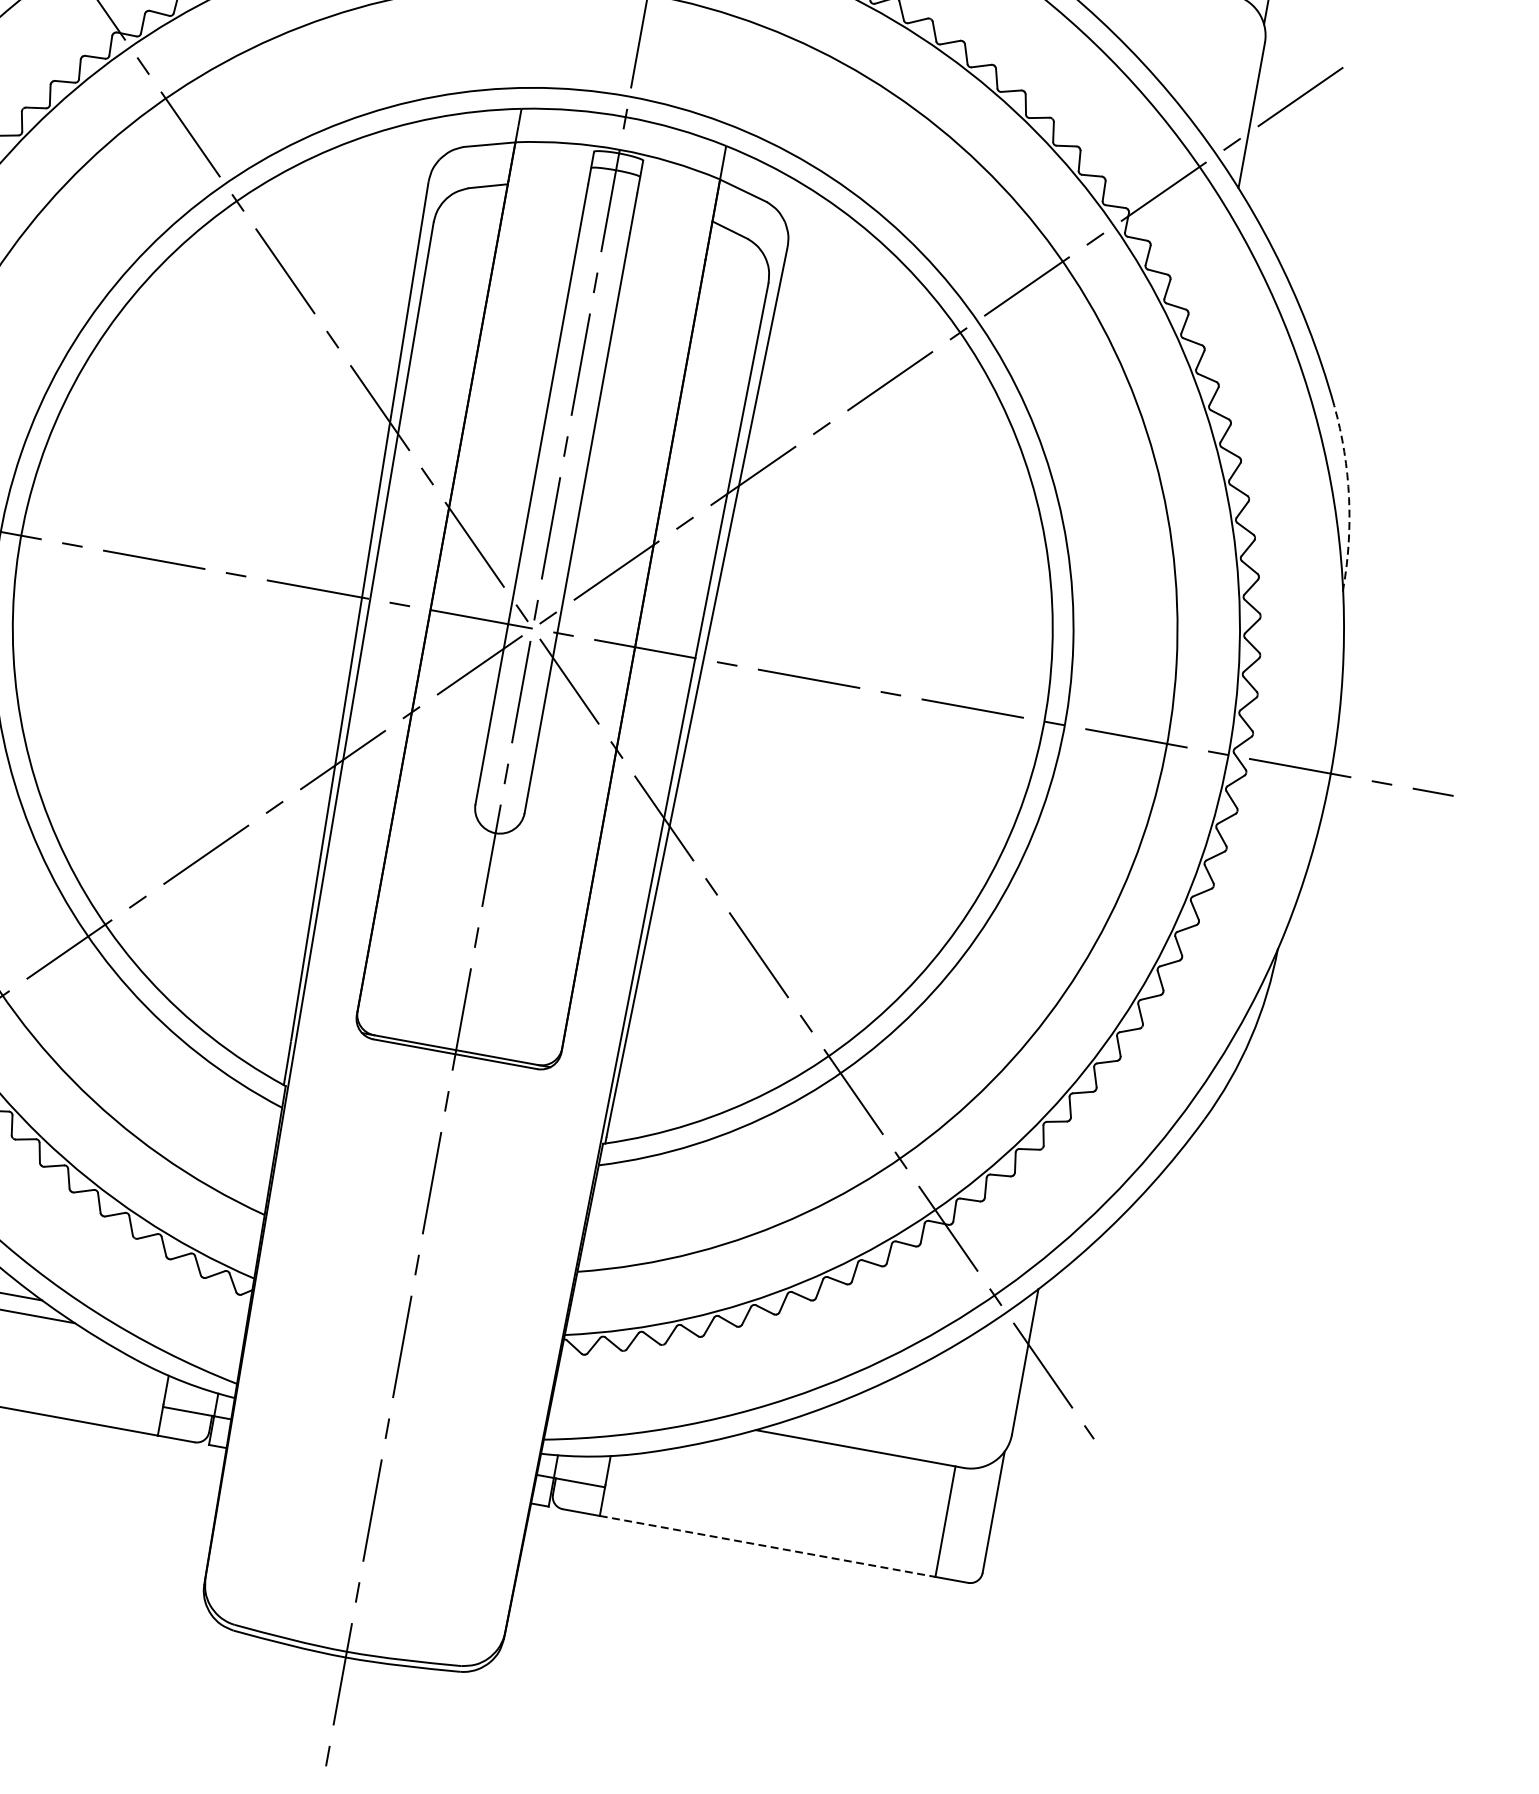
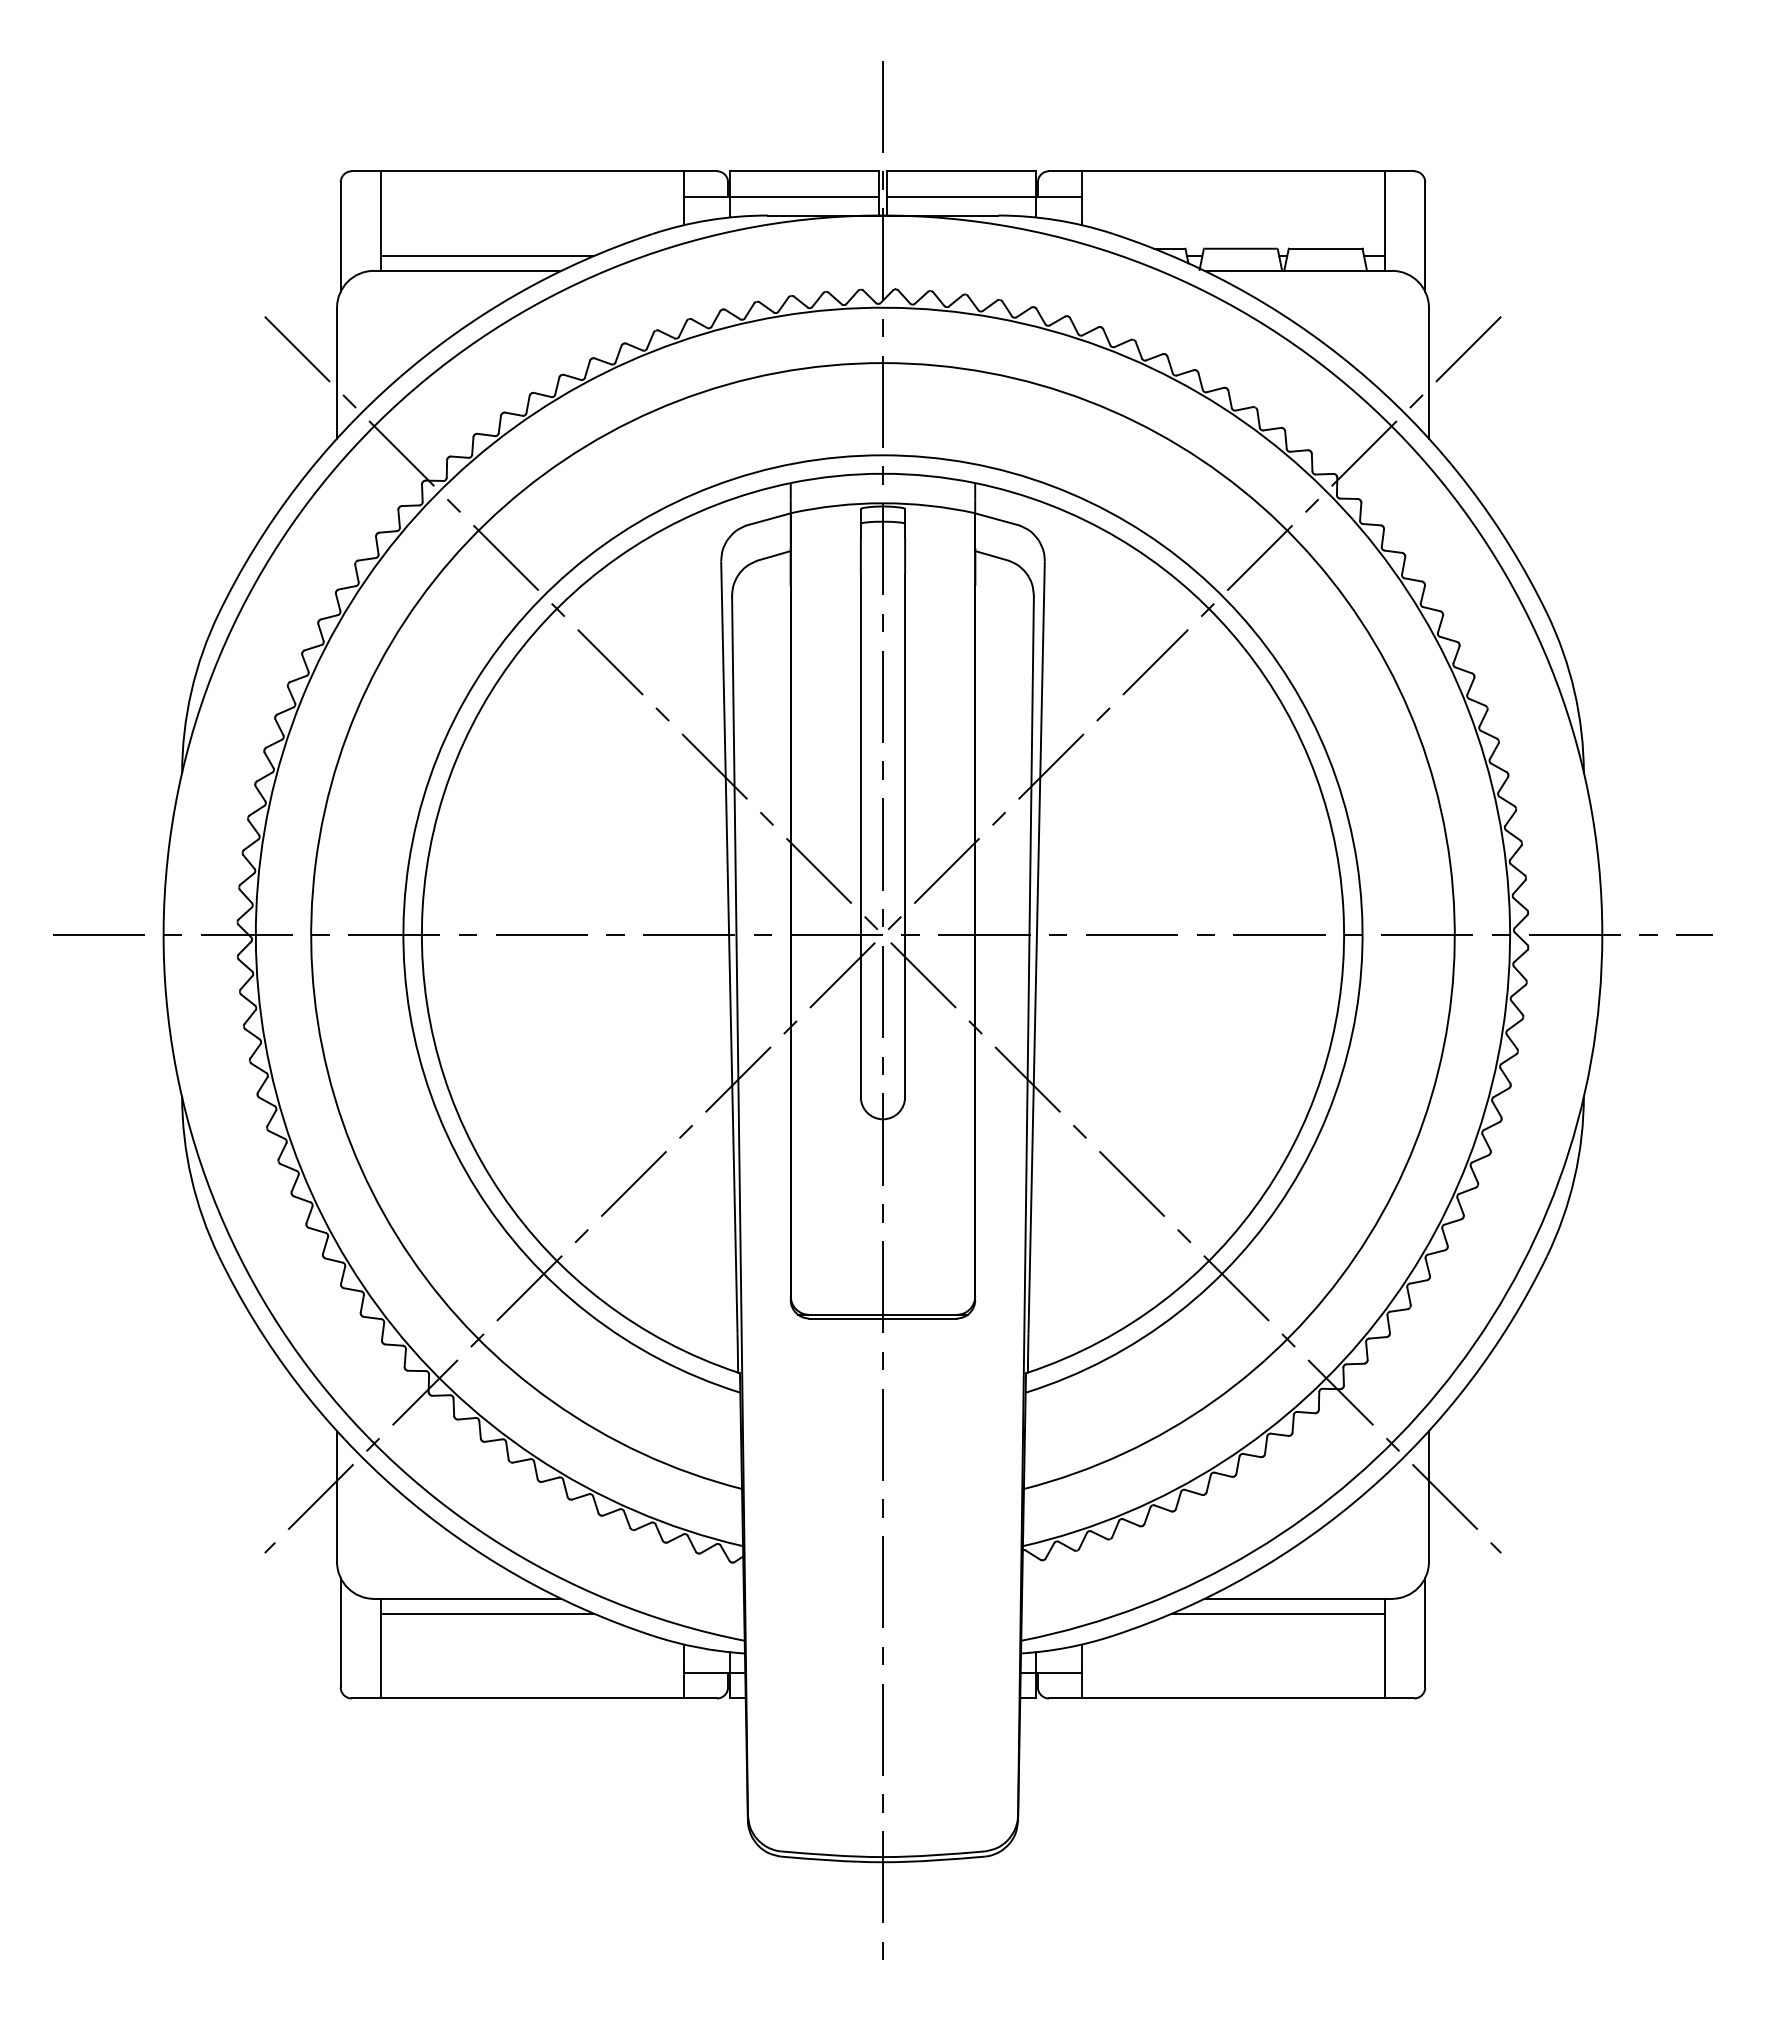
arc: (1349, 498) -> (1574, 691), dashed -> solid
line: (834, 1461) -> (1278, 1613), added
line: (767, 1546) -> (1233, 1698), dashed -> solid

